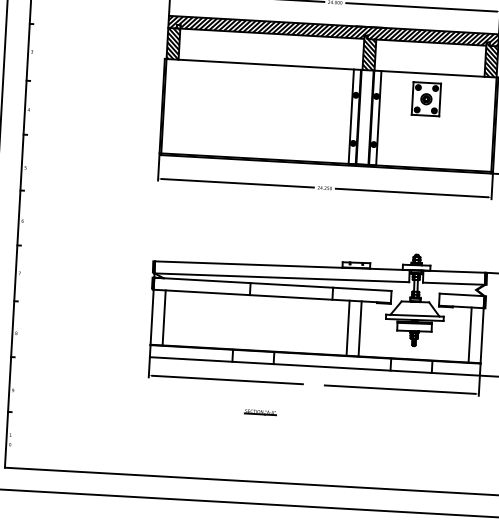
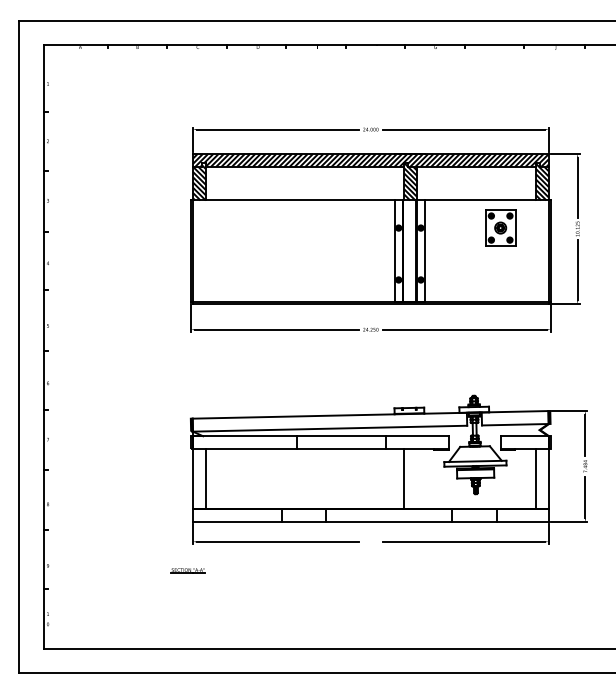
part: (426, 98) -> (500, 227), moved
line: (360, 328) -> (417, 478), removed
part: (259, 412) -> (187, 570), moved

